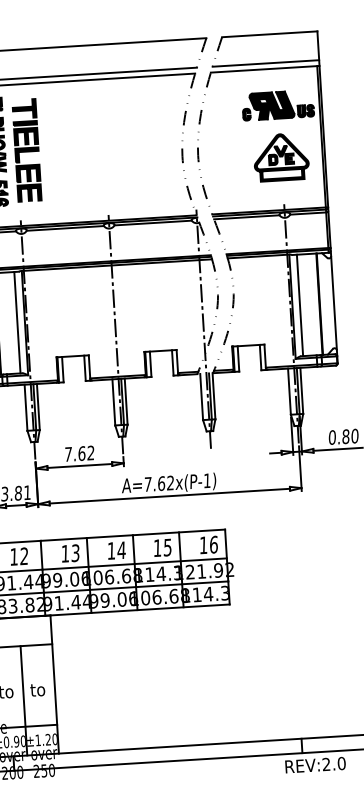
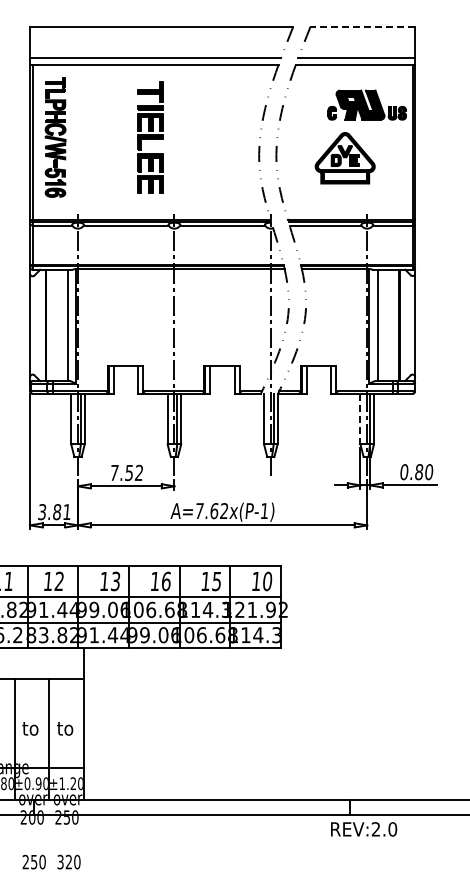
line: (269, 33) -> (362, 26), solid -> dashed
part: (26, 150) -> (150, 137), moved
part: (280, 157) -> (344, 158), moved
line: (289, 392) -> (360, 419), solid -> dashed
text: (82, 453) -> (129, 472), 7.62 -> 7.52
text: (213, 543) -> (267, 580), 16 -> 10
text: (120, 550) -> (165, 581), 14 -> 16

